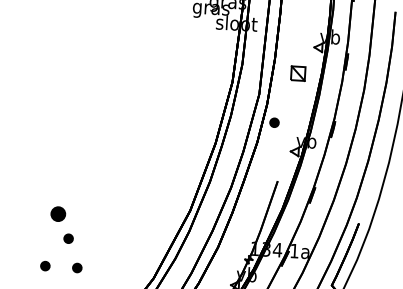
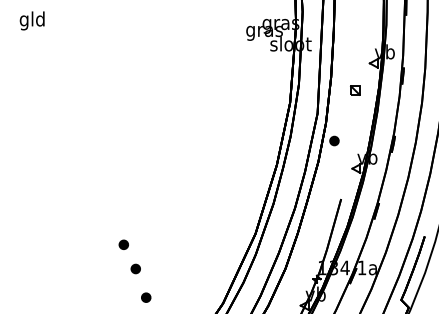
part: (298, 73) -> (355, 90), size x0.62
part: (57, 213) -> (123, 244), size x0.62
part: (45, 265) -> (114, 297), removed

